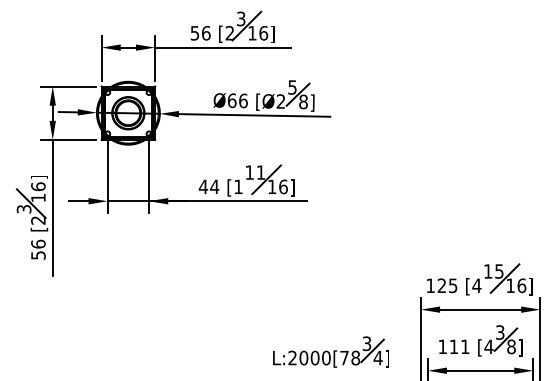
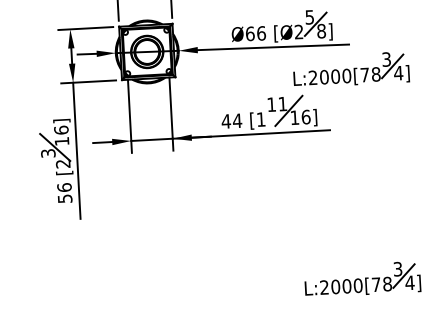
part: (330, 141) -> (350, 69), added

